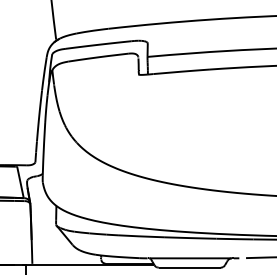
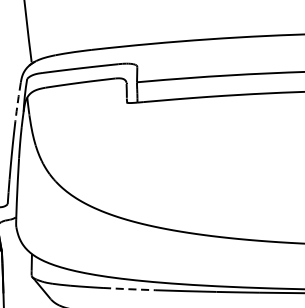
line: (44, 74) -> (18, 102), solid -> dashed
line: (141, 236) -> (130, 289), solid -> dashed

